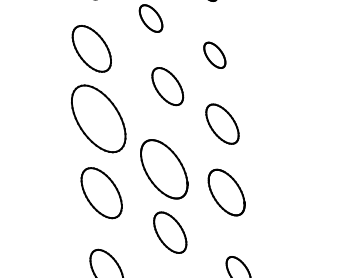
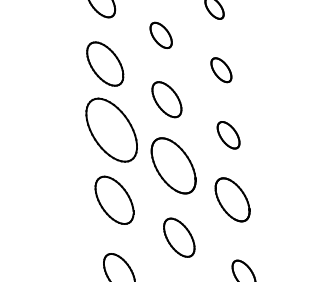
part: (167, 86) -> (166, 99), moved
part: (222, 124) -> (228, 135), size x0.71
part: (164, 168) -> (173, 165), moved

